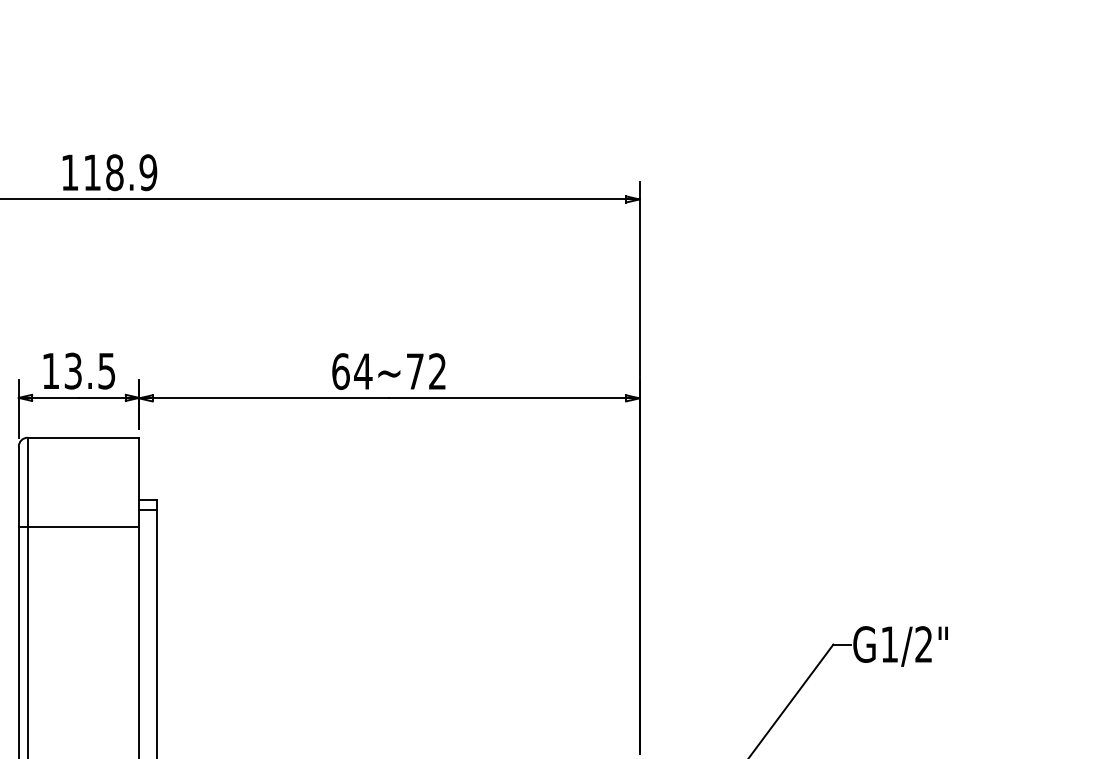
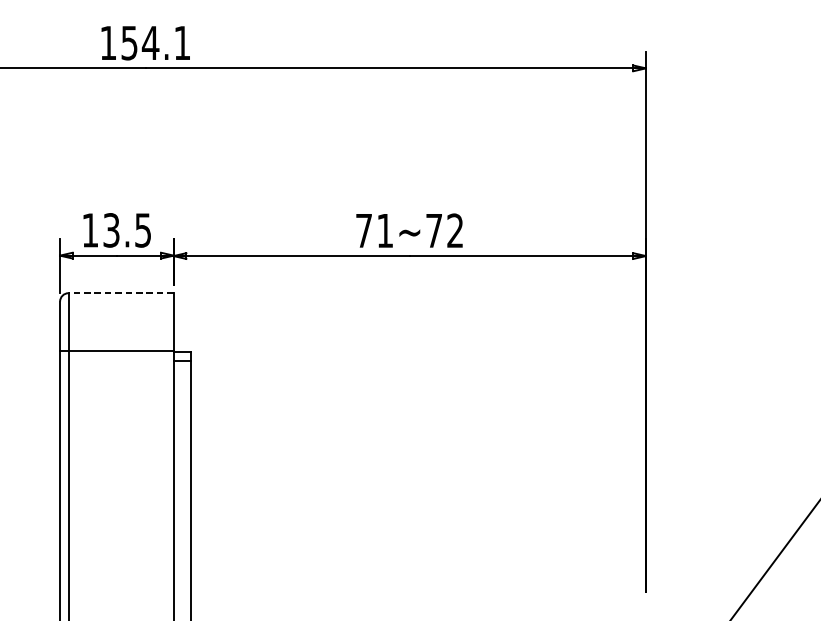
text: (120, 172) -> (156, 42), 118.9 -> 154.1
text: (352, 371) -> (375, 230), 64~72 -> 71~72
line: (83, 437) -> (121, 293), solid -> dashed
line: (78, 526) -> (116, 350), moved

